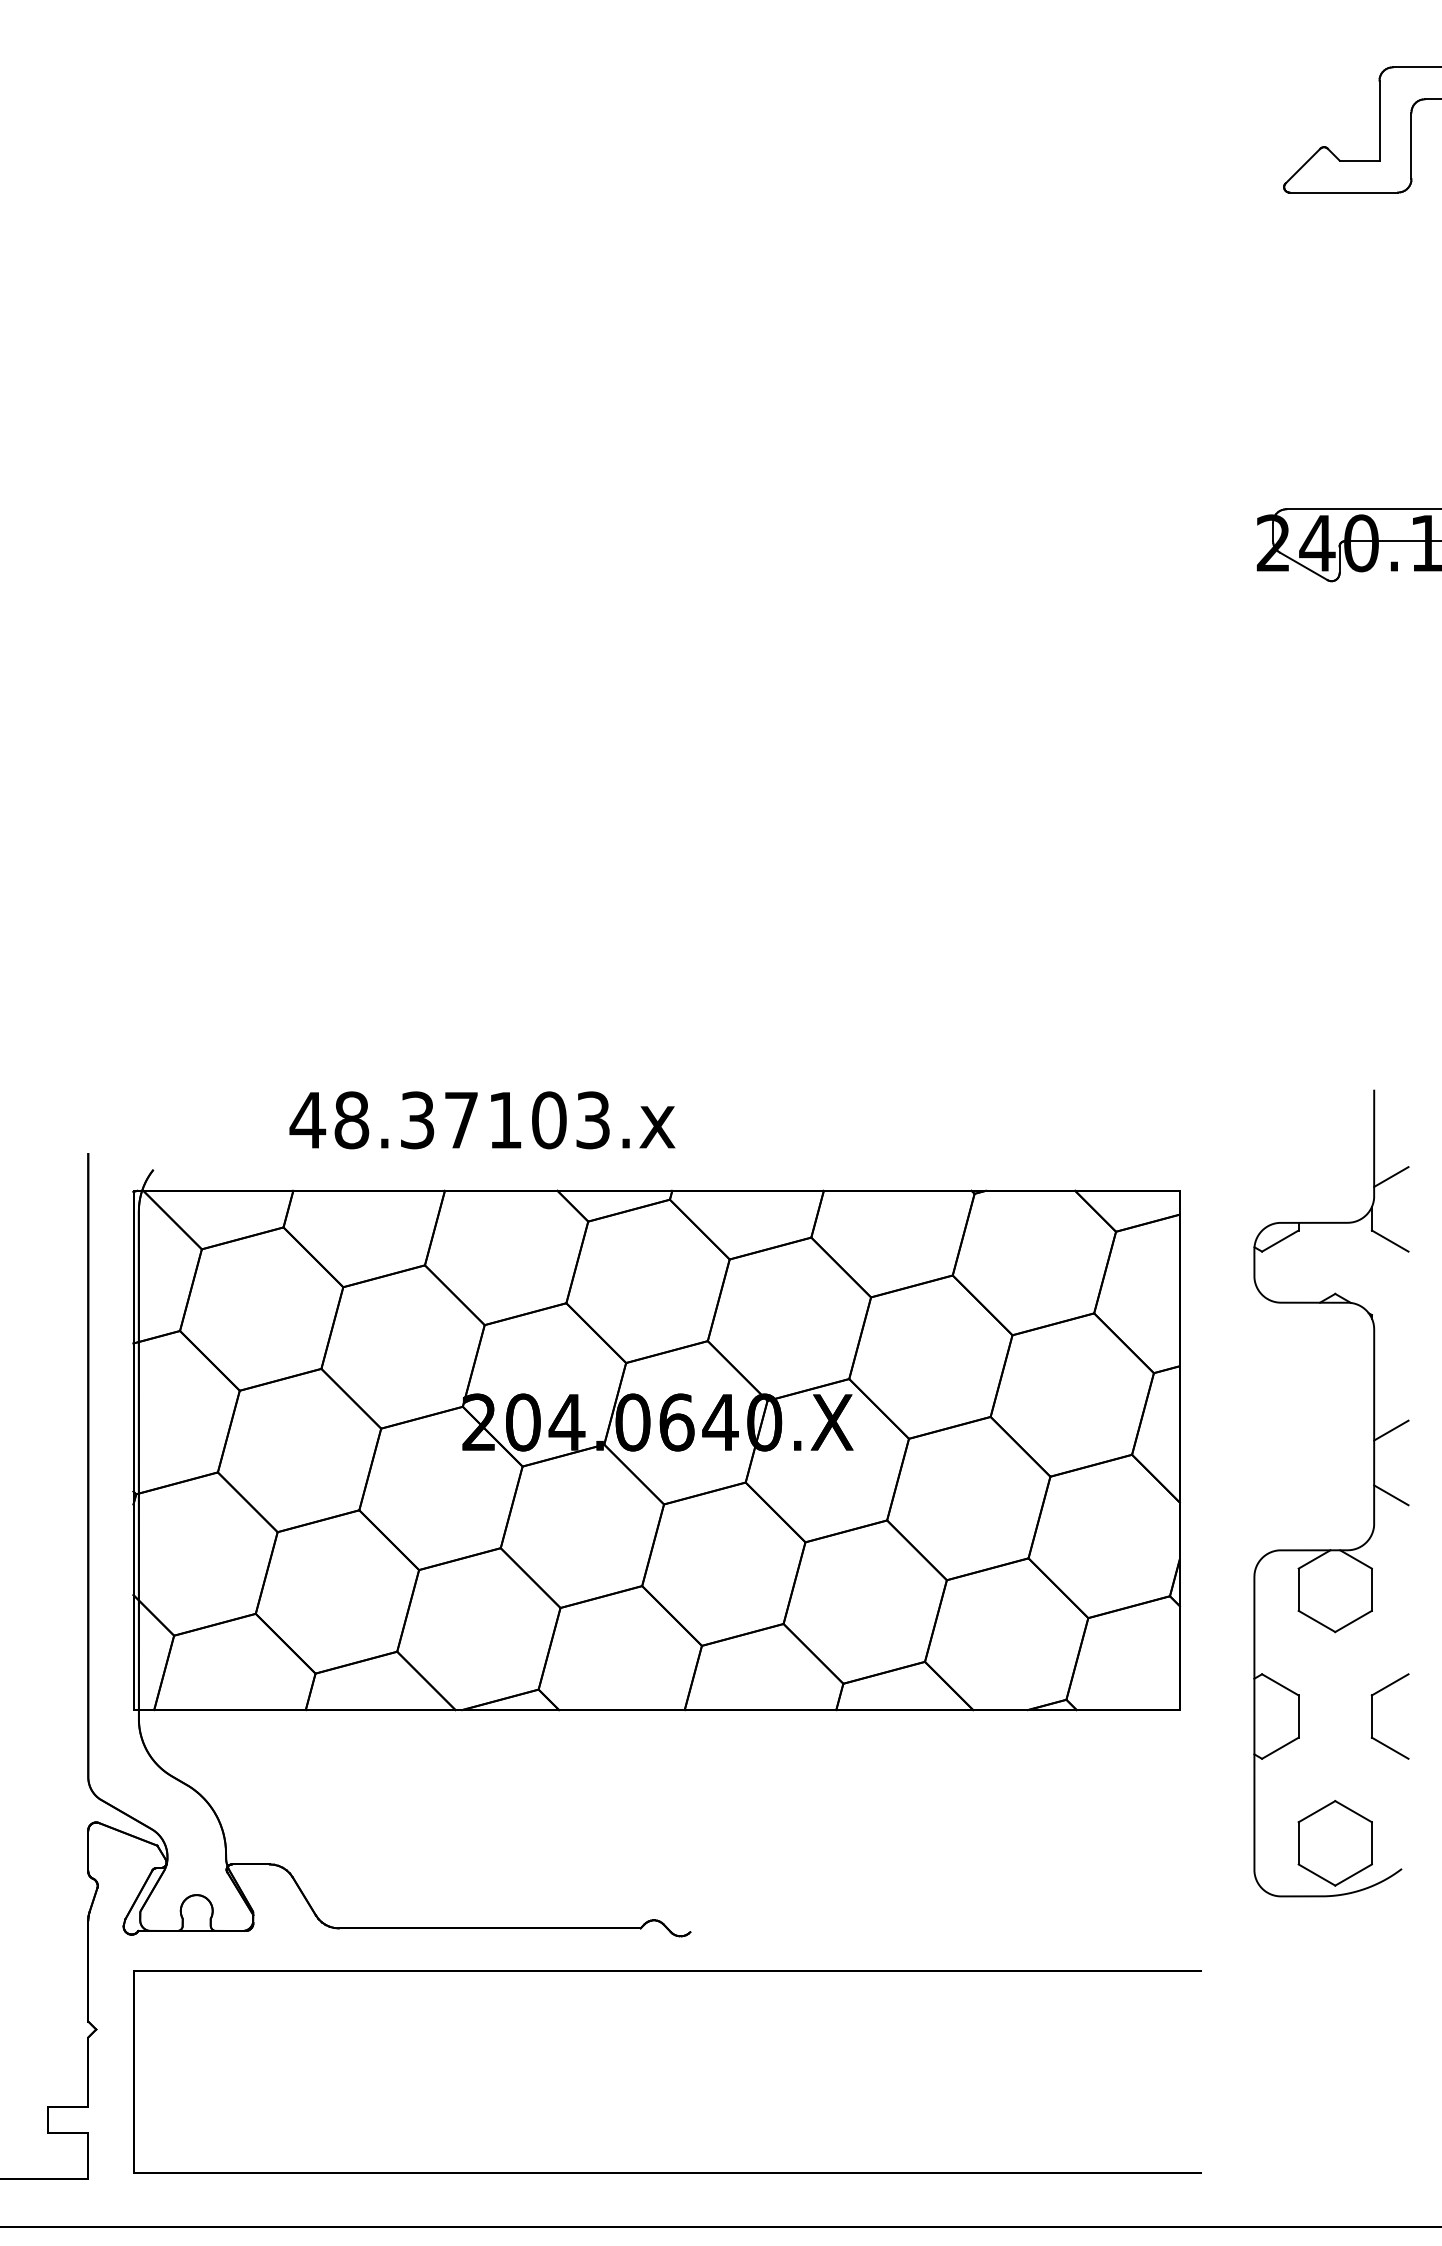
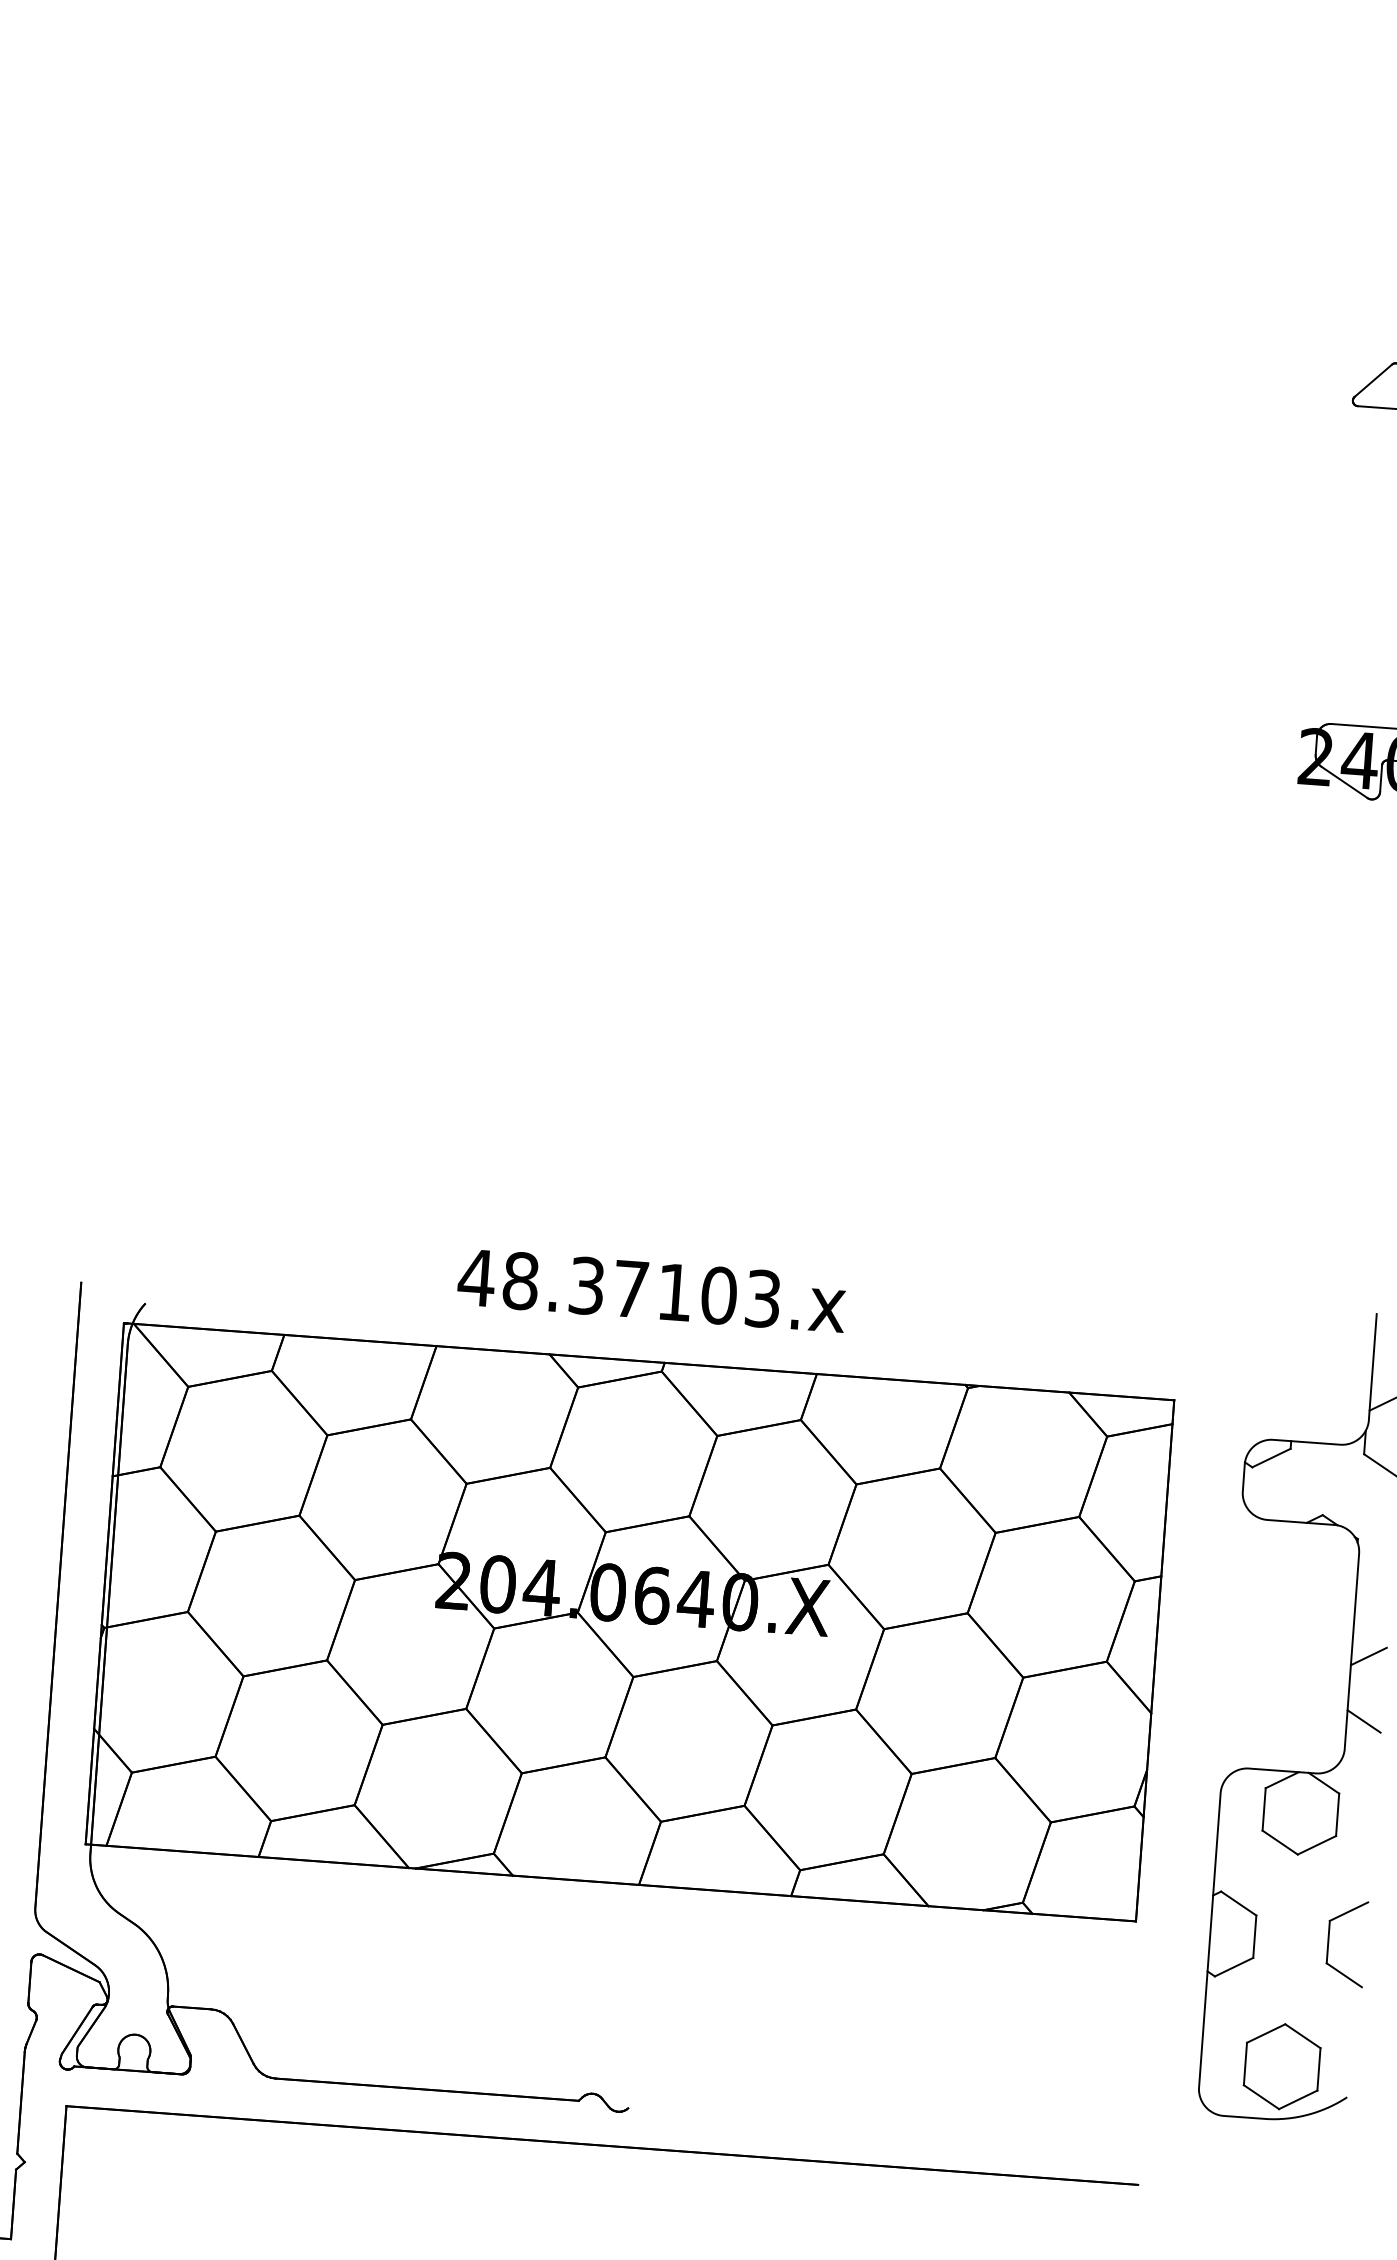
text: (482, 1120) -> (652, 1290), moved

